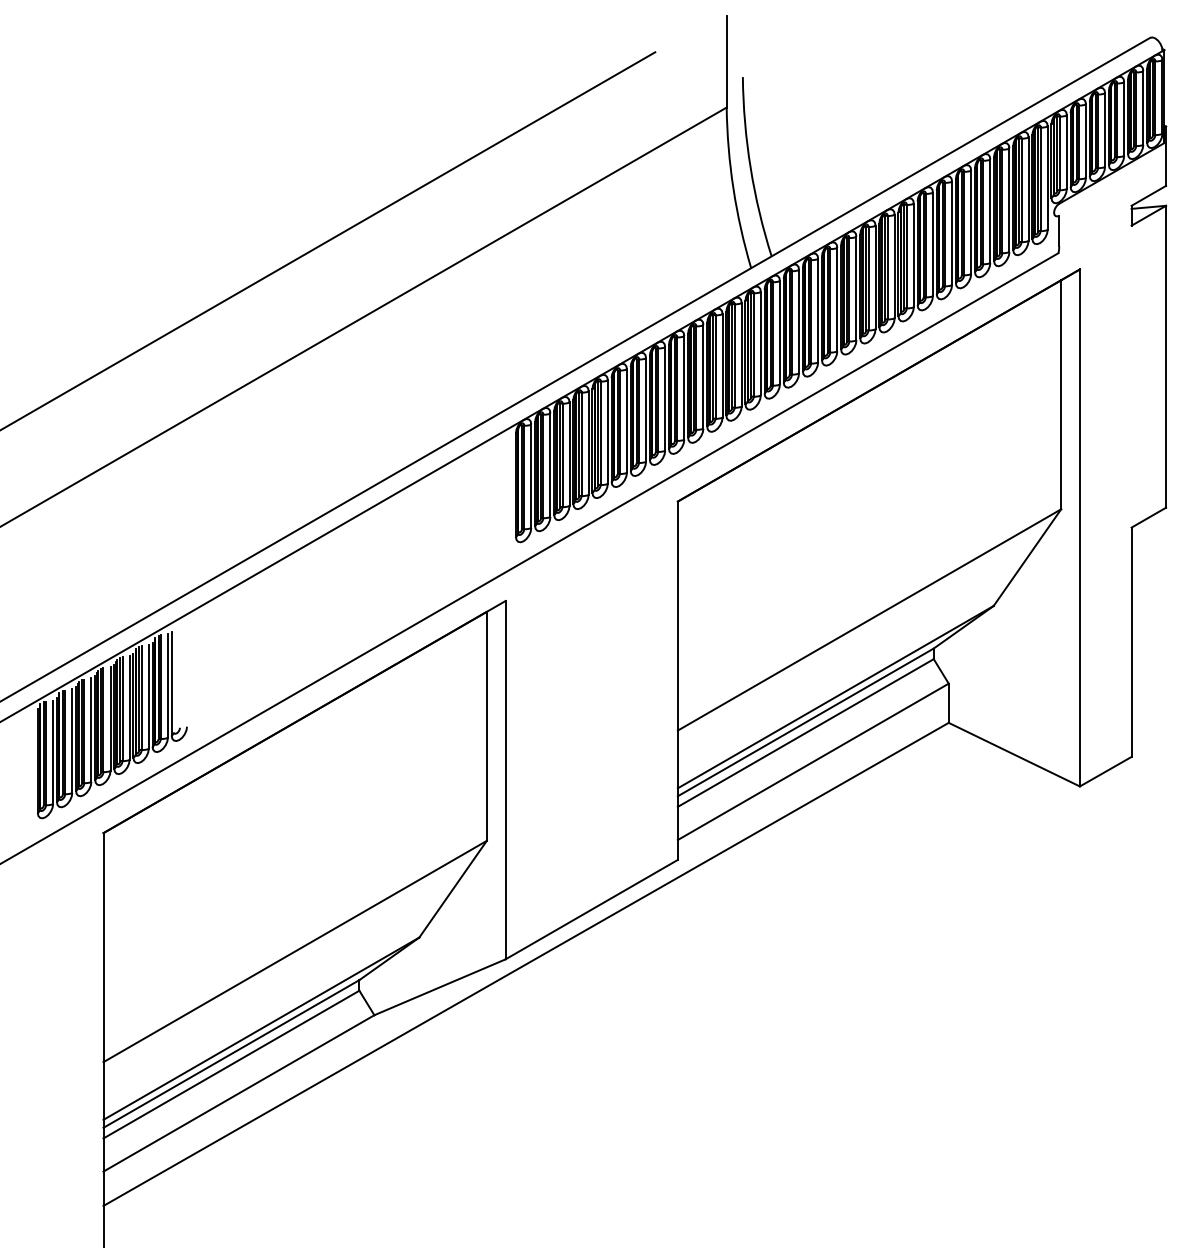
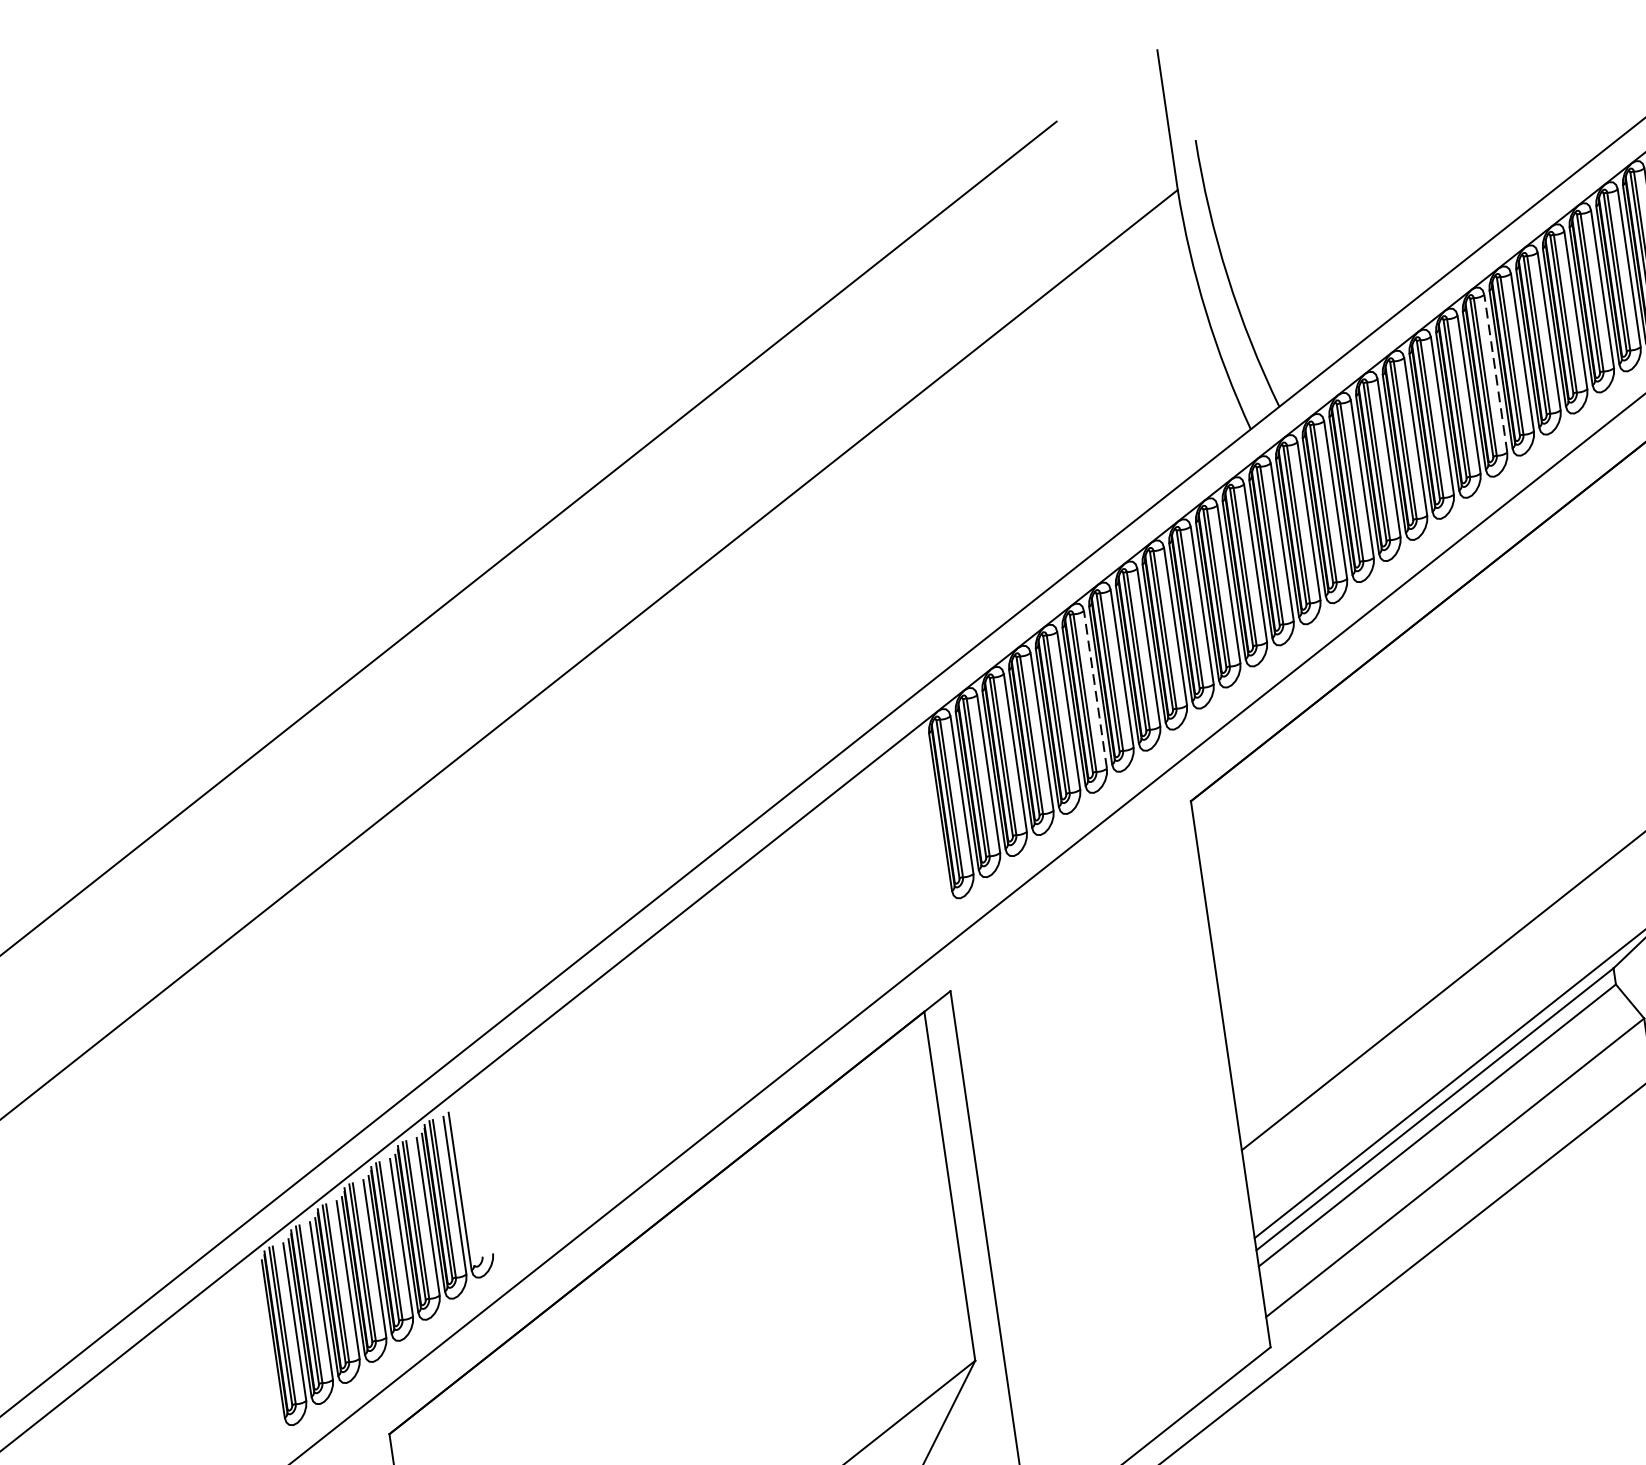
line: (913, 255) -> (1495, 373), solid -> dashed
line: (626, 421) -> (1094, 690), solid -> dashed

